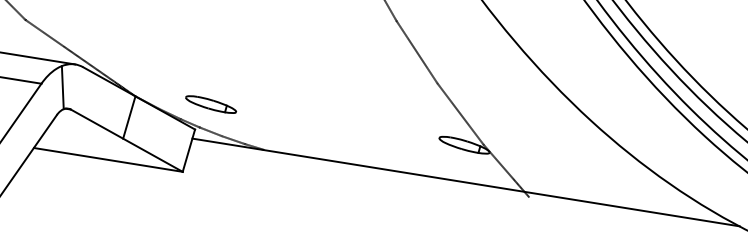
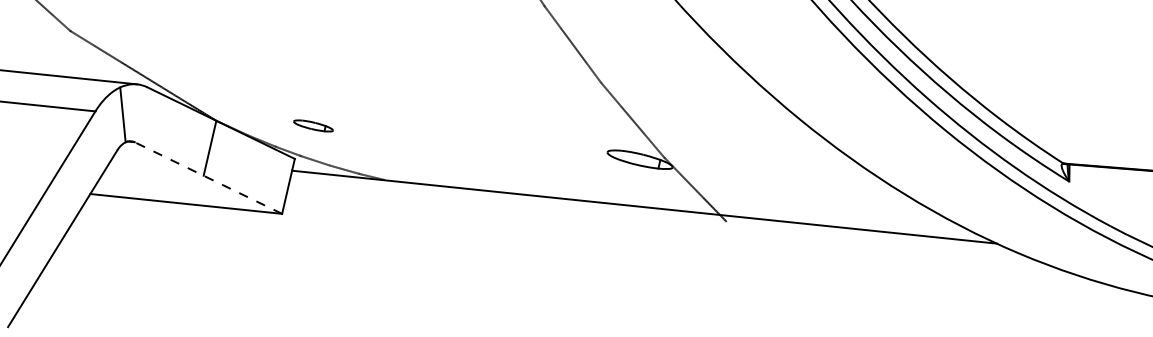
part: (211, 104) -> (313, 125), size x0.6
line: (126, 141) -> (208, 178), solid -> dashed

